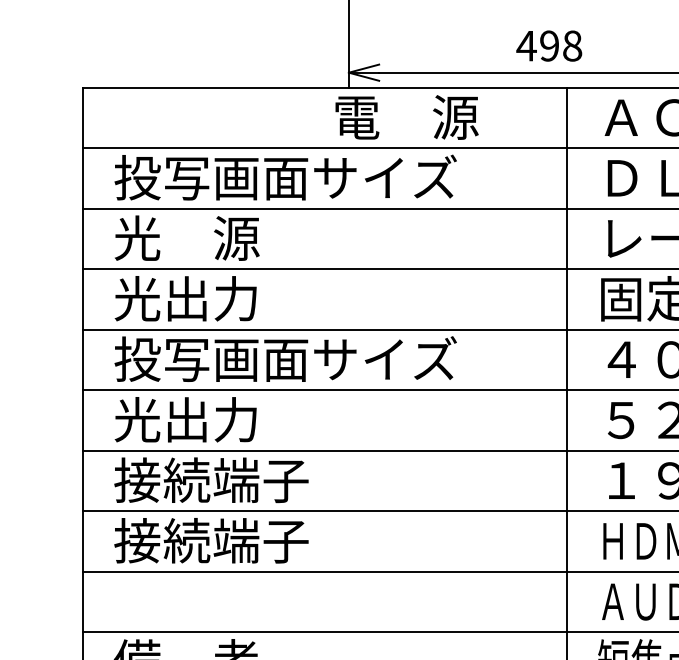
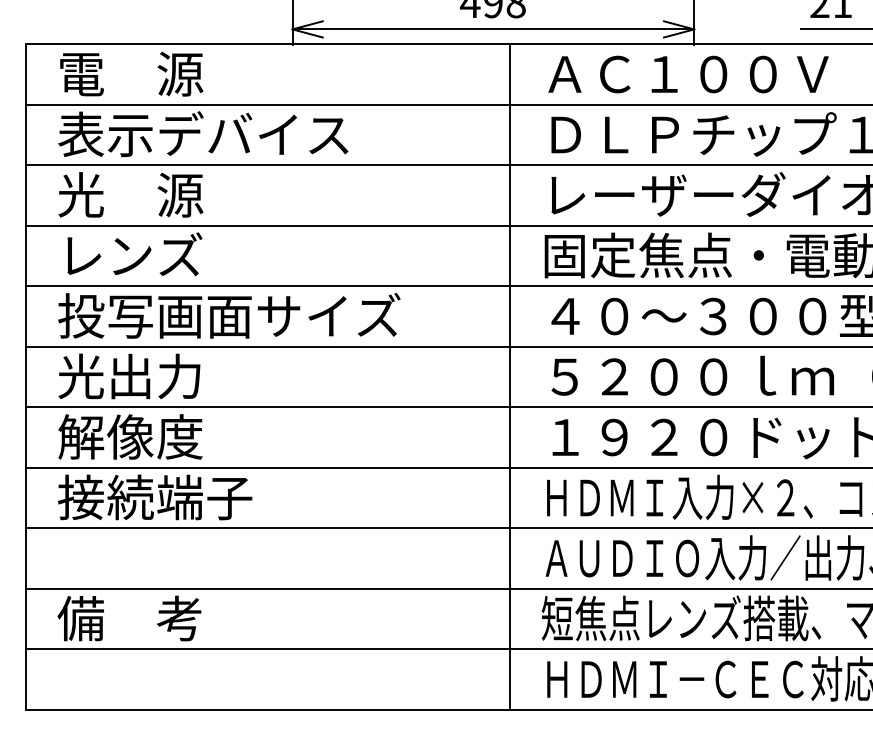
text: (406, 117) -> (131, 74), moved
text: (285, 177) -> (229, 134), 投写画面サイズ -> 表示デバイス
text: (186, 298) -> (130, 255), 光出力 -> レンズ
text: (211, 479) -> (155, 436), 接続端子 -> 解像度

